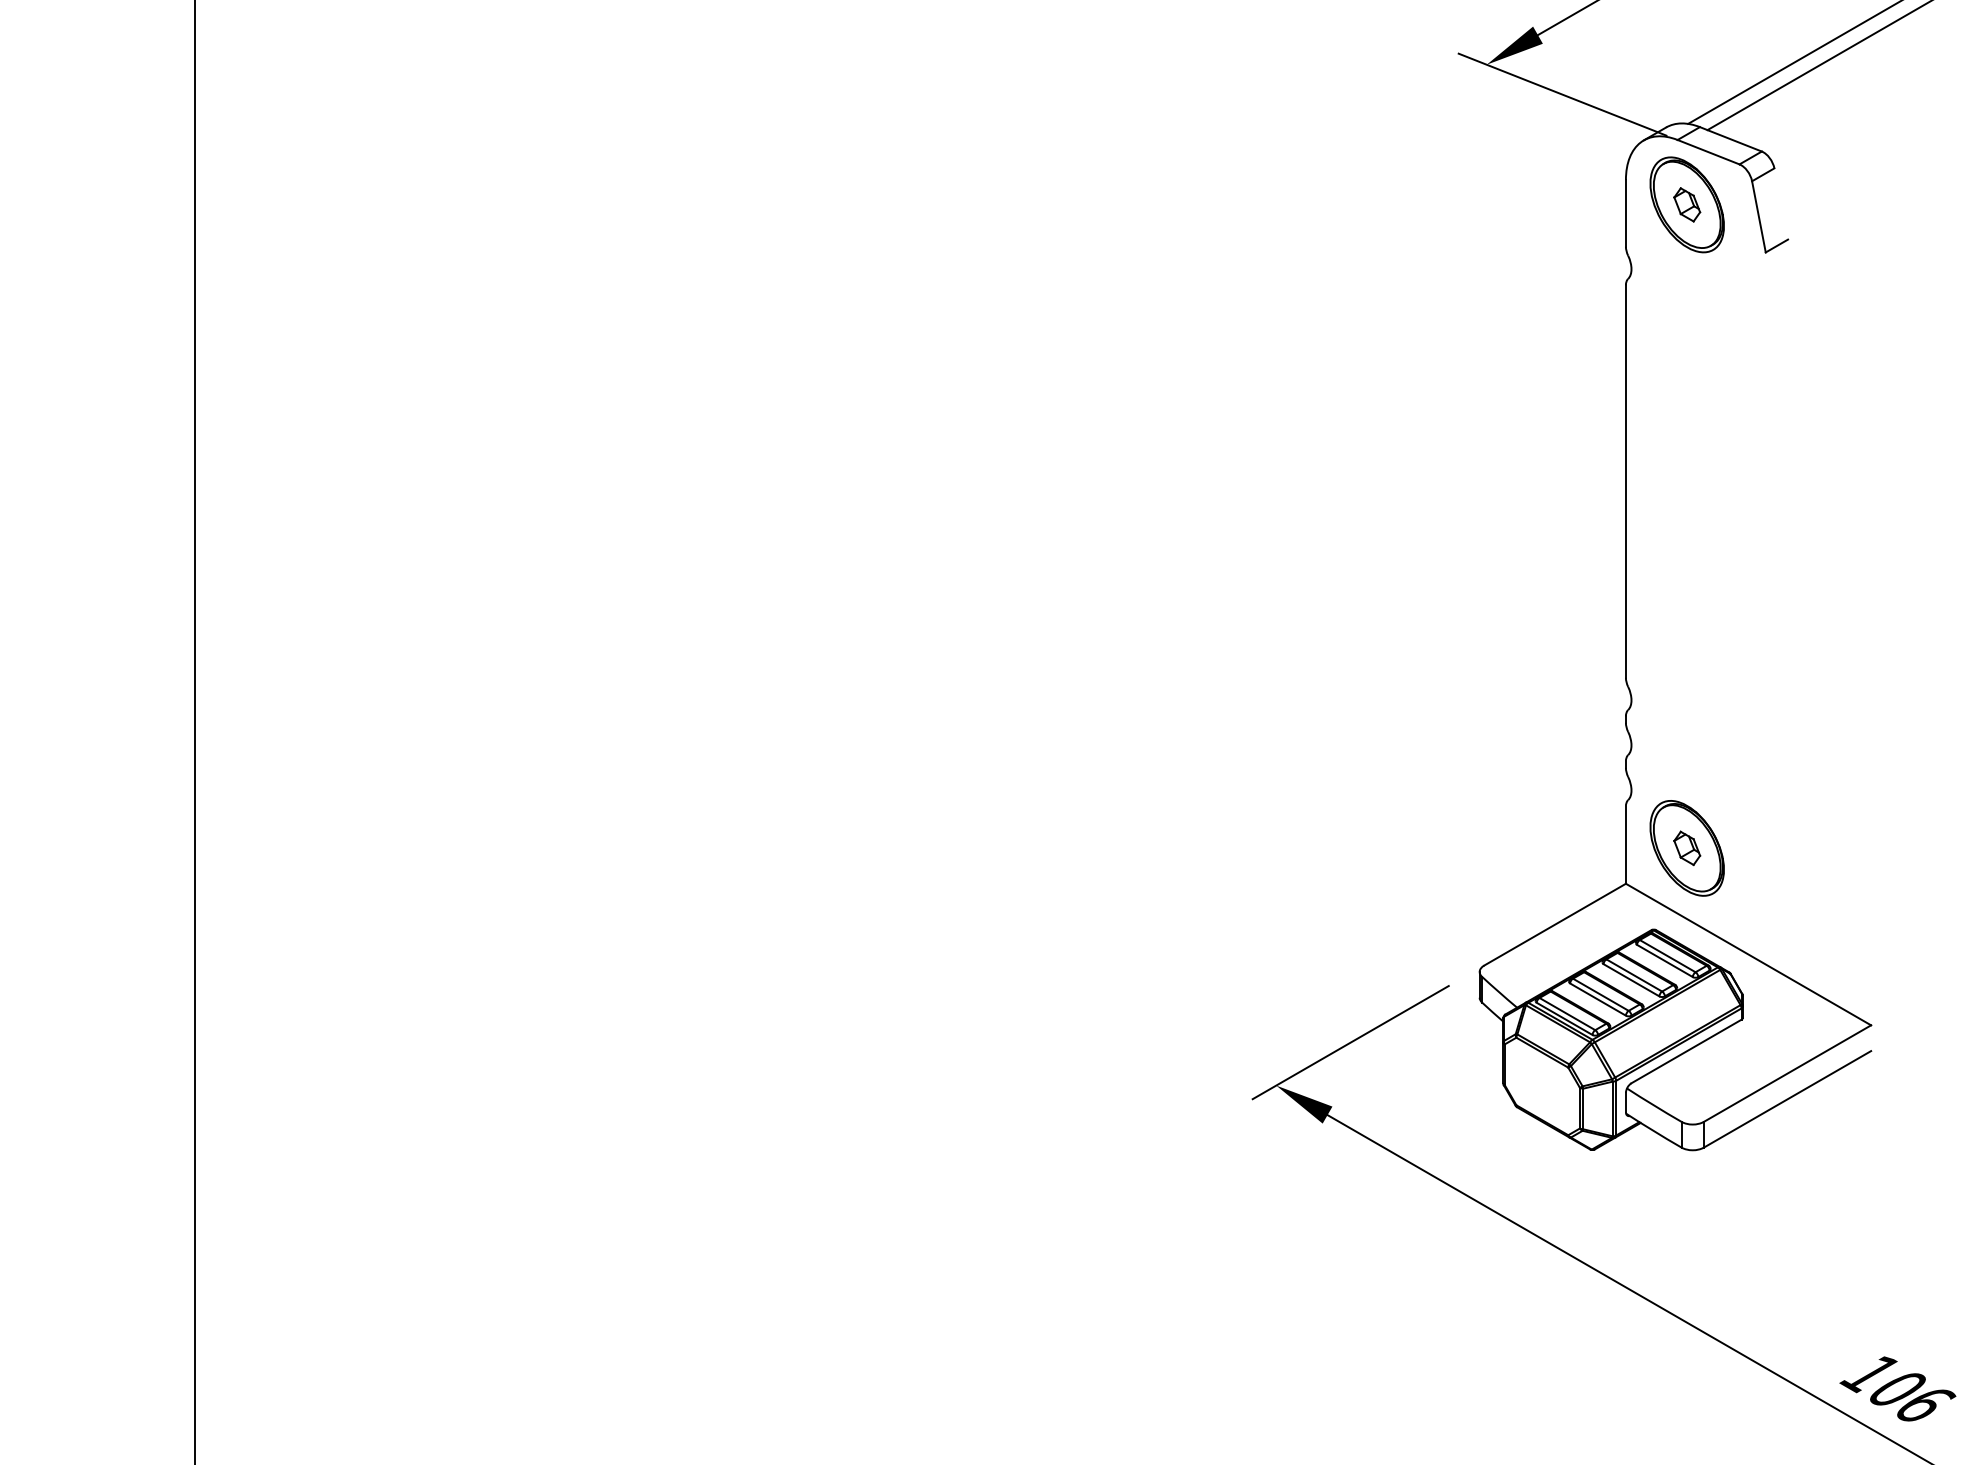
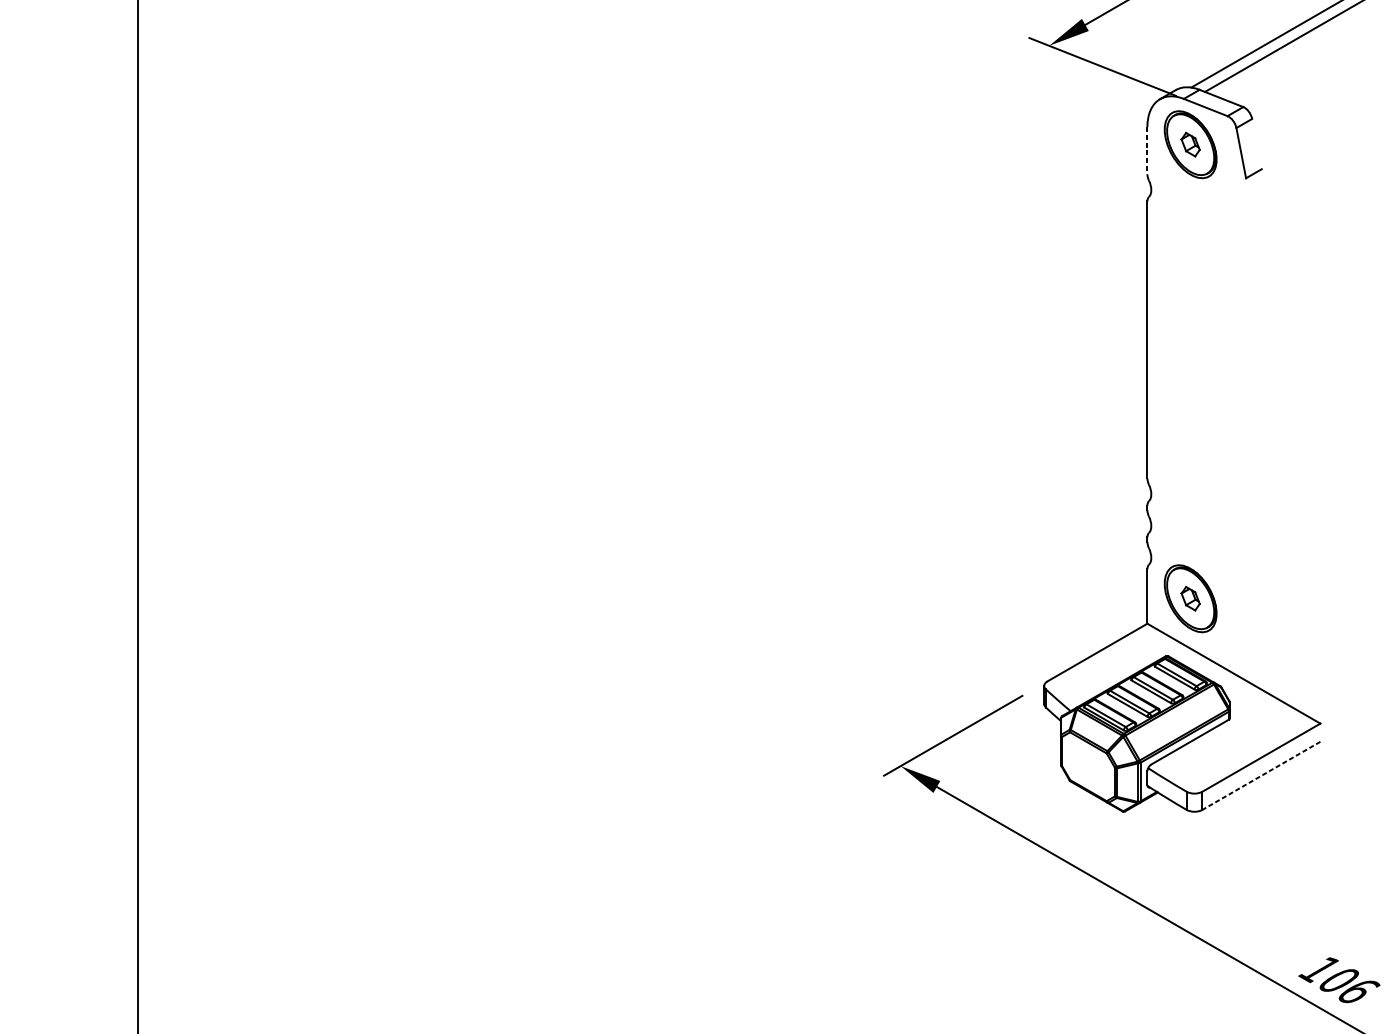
line: (1625, 213) -> (1147, 150), solid -> dashed
line: (1787, 1099) -> (1261, 775), solid -> dashed

